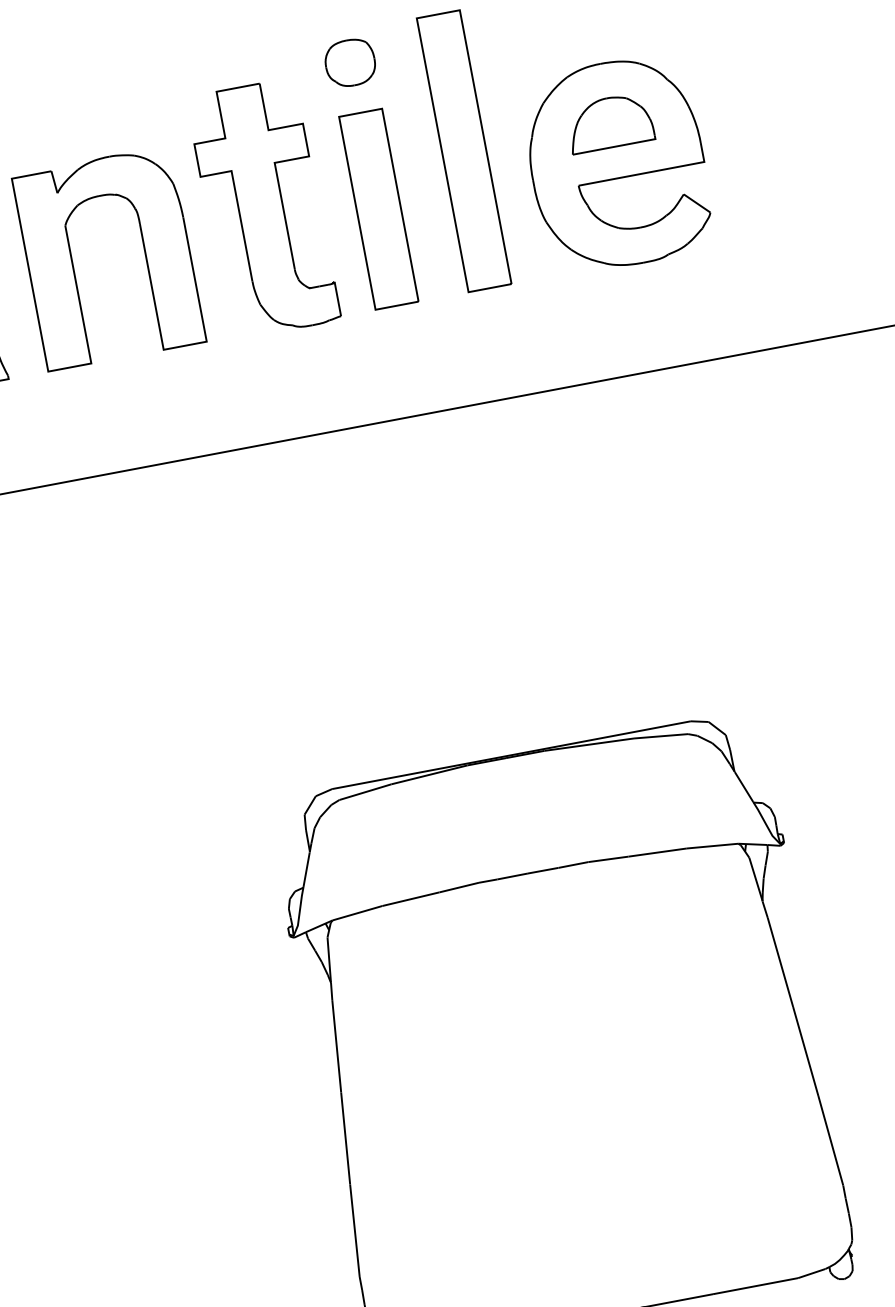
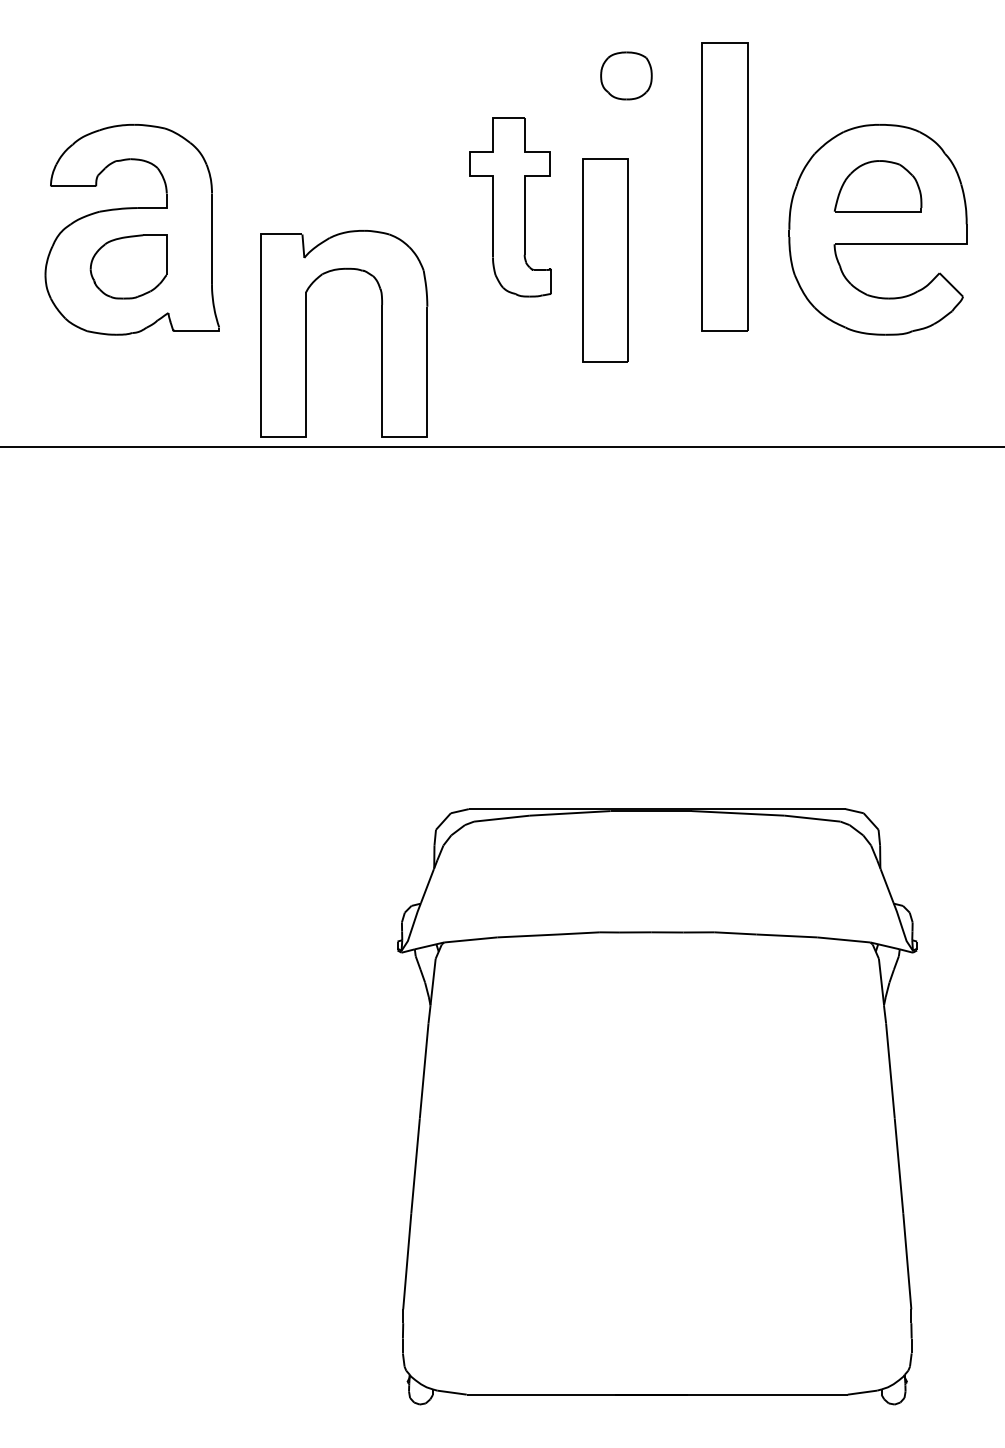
part: (378, 208) -> (605, 260), moved
part: (263, 209) -> (510, 207), size x0.7
part: (144, 251) -> (381, 333), moved

